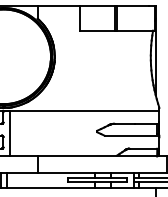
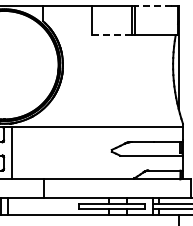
line: (133, 5) -> (153, 6), solid -> dashed
line: (97, 30) -> (112, 35), solid -> dashed

